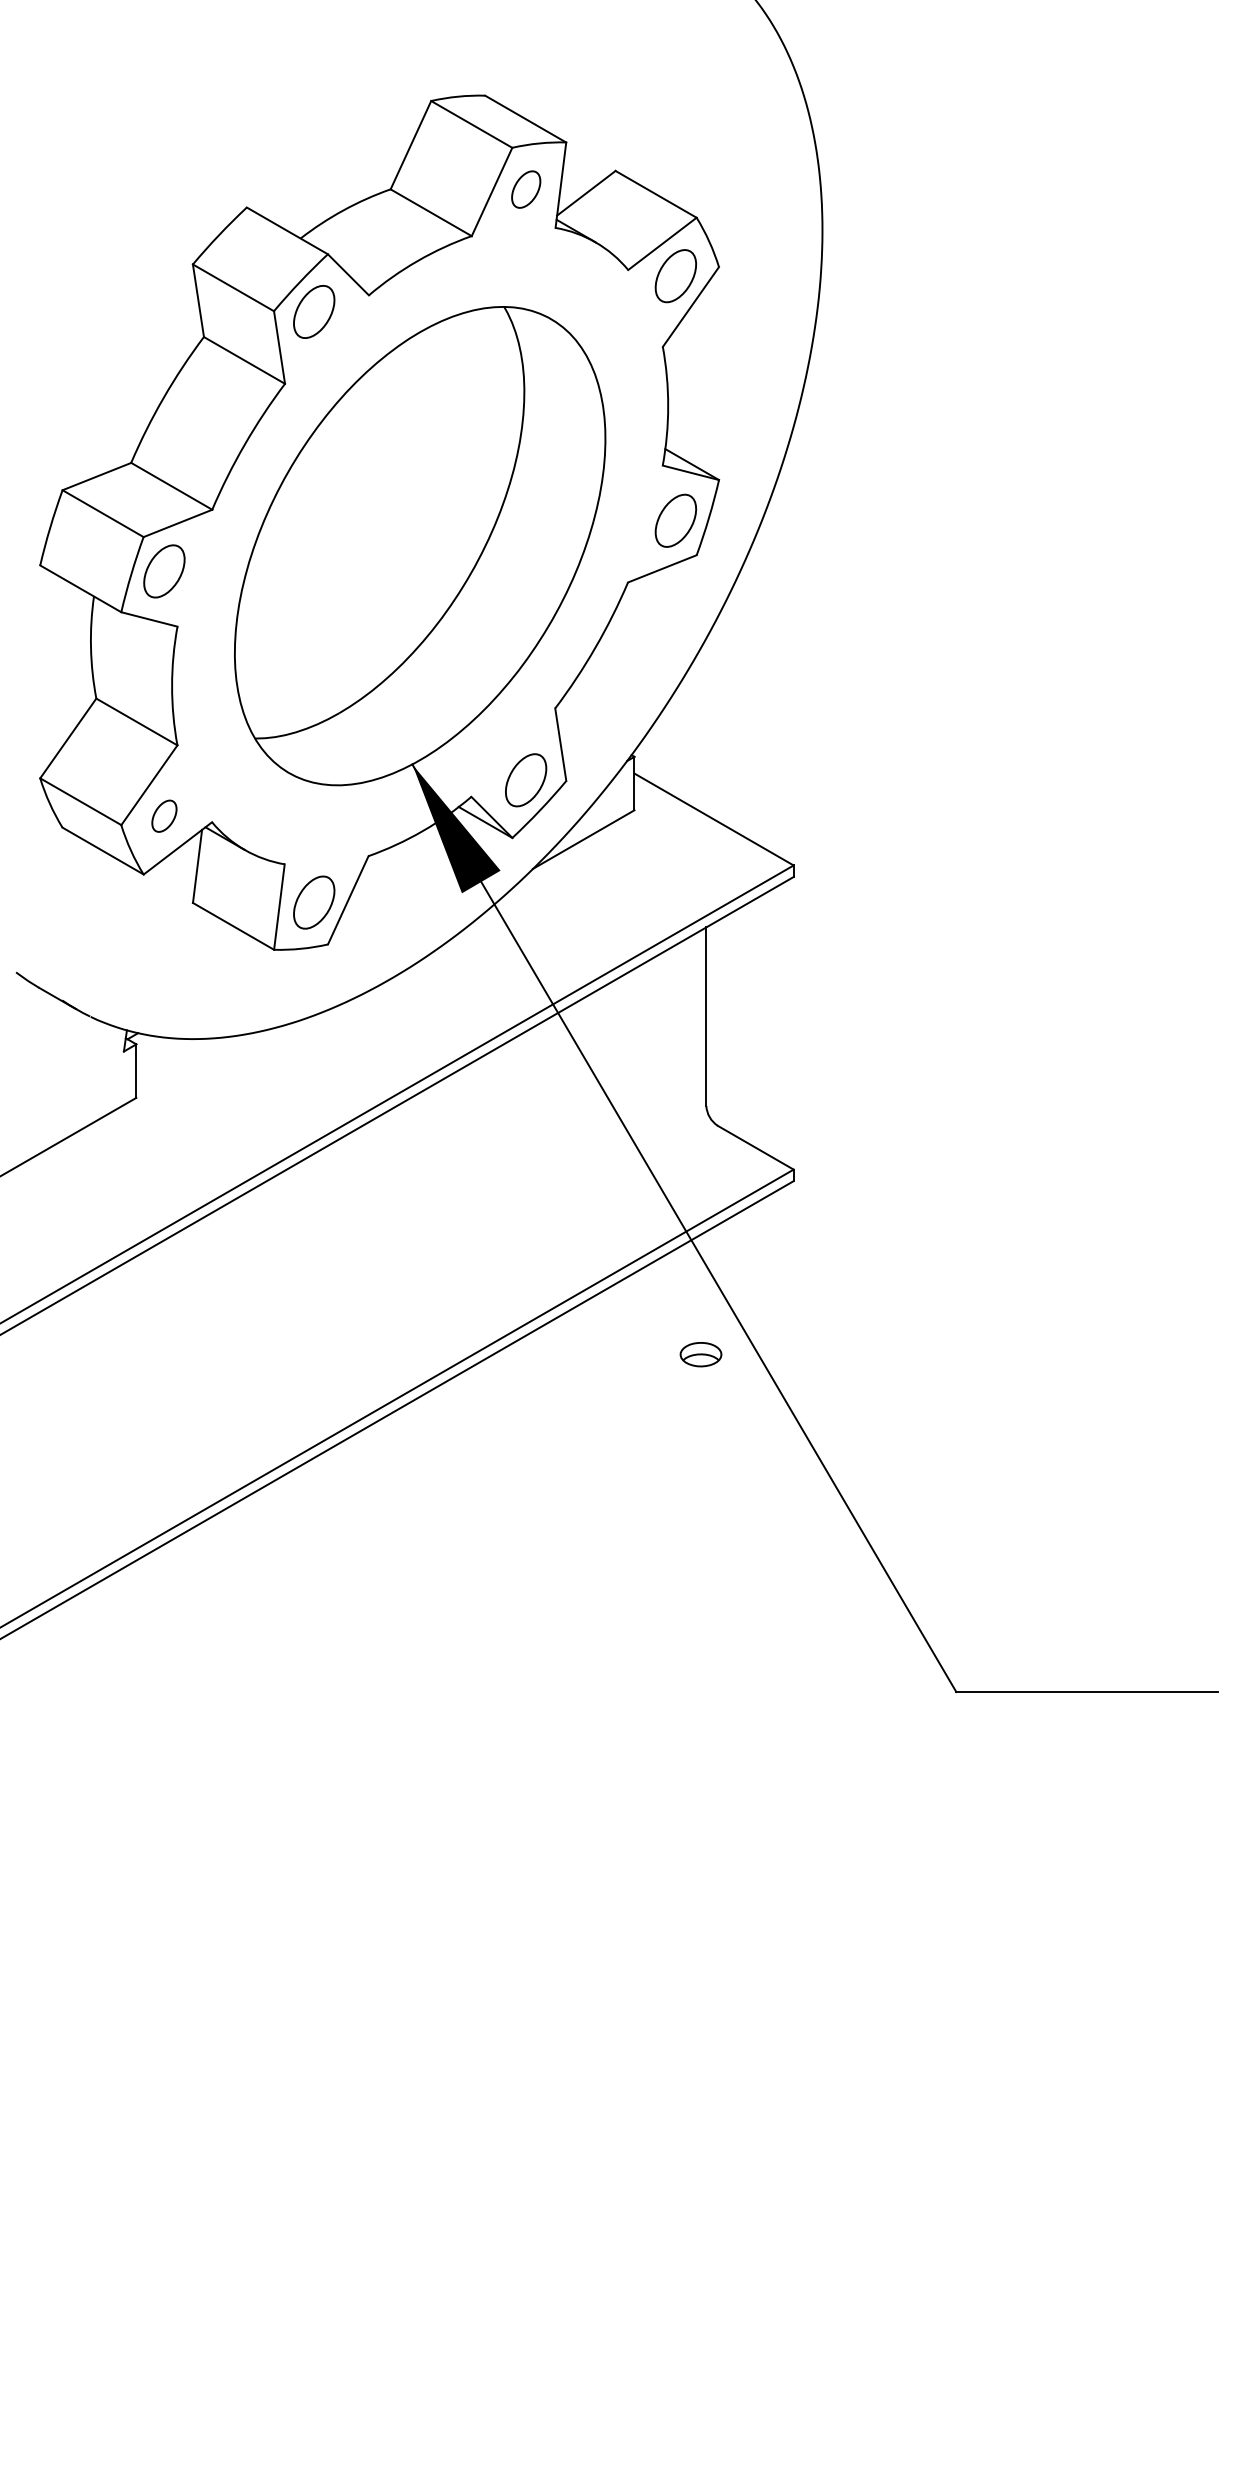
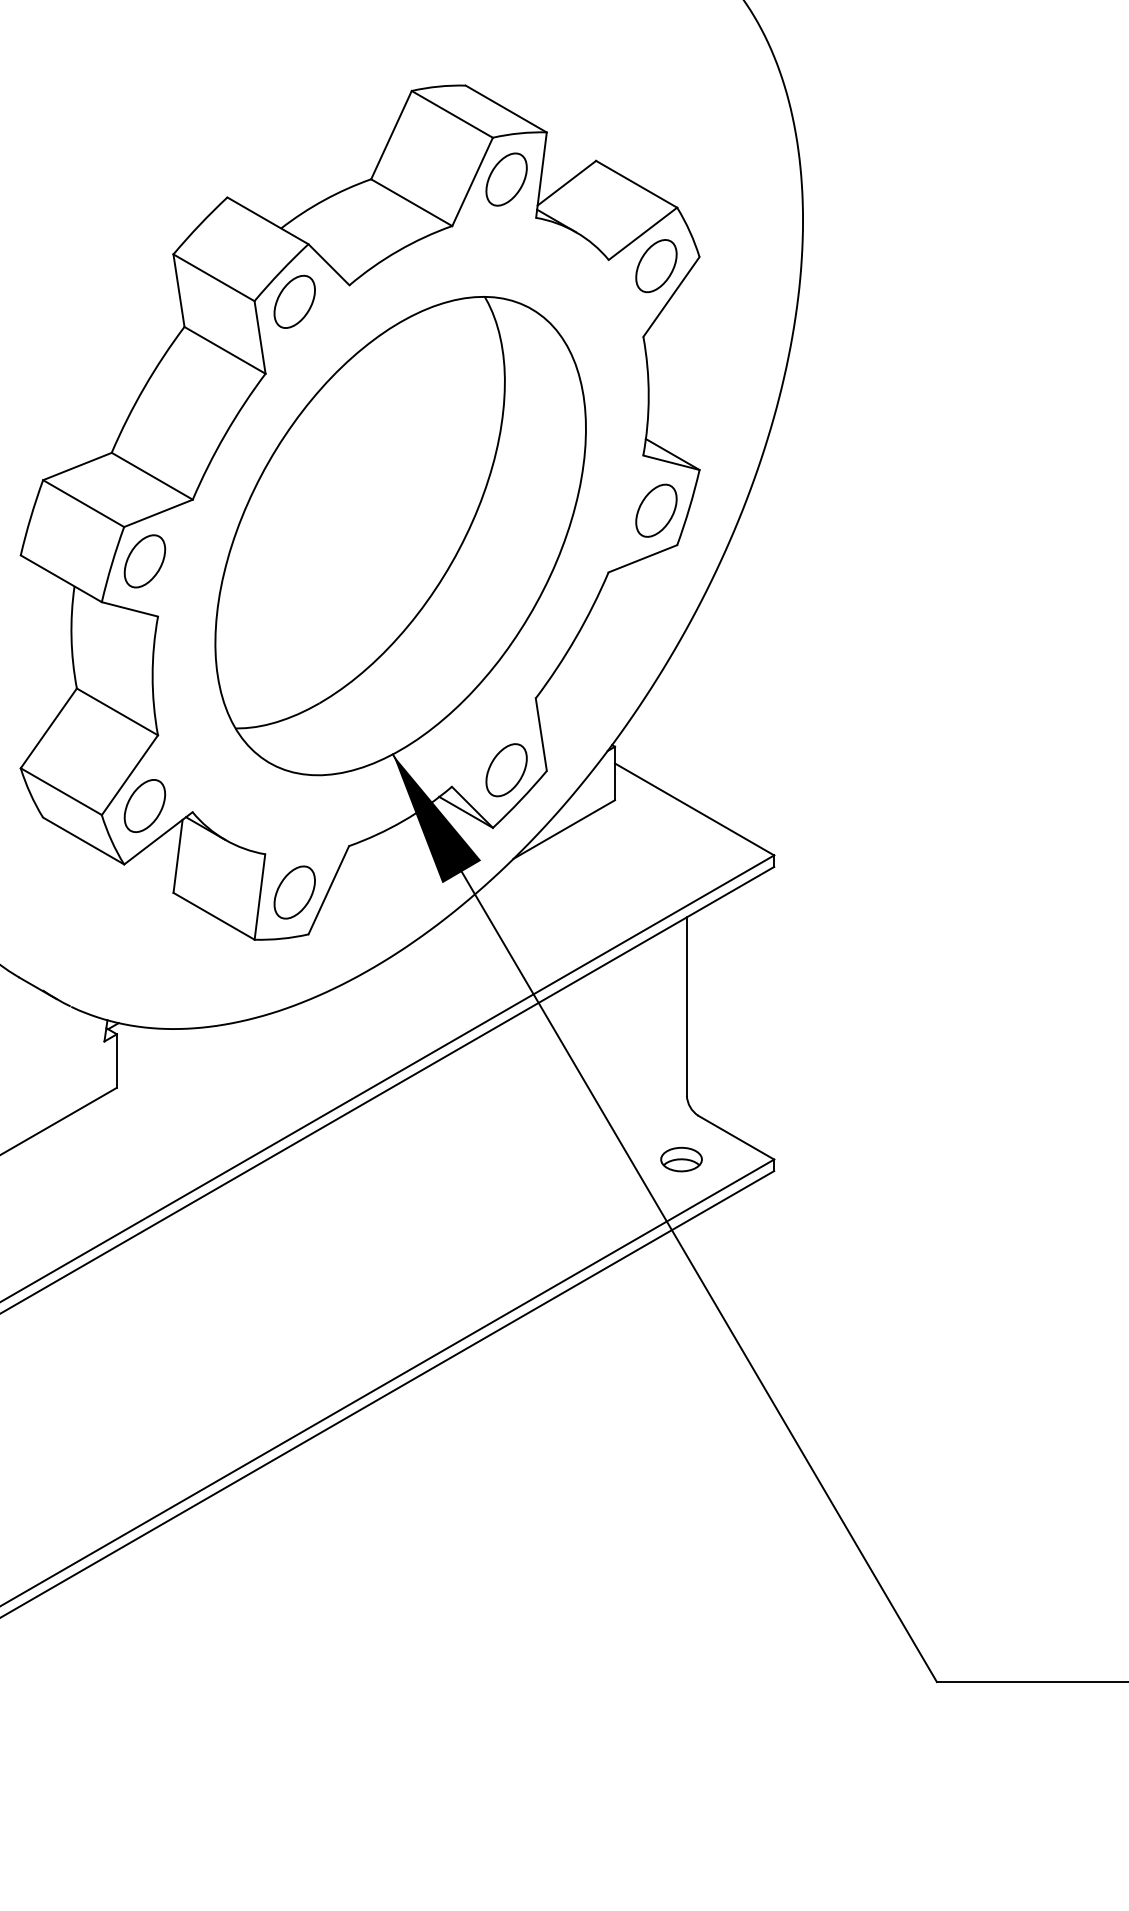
part: (526, 189) -> (507, 179), size x1.43
part: (164, 816) -> (145, 806), size x1.67
part: (700, 1354) -> (681, 1159), moved

